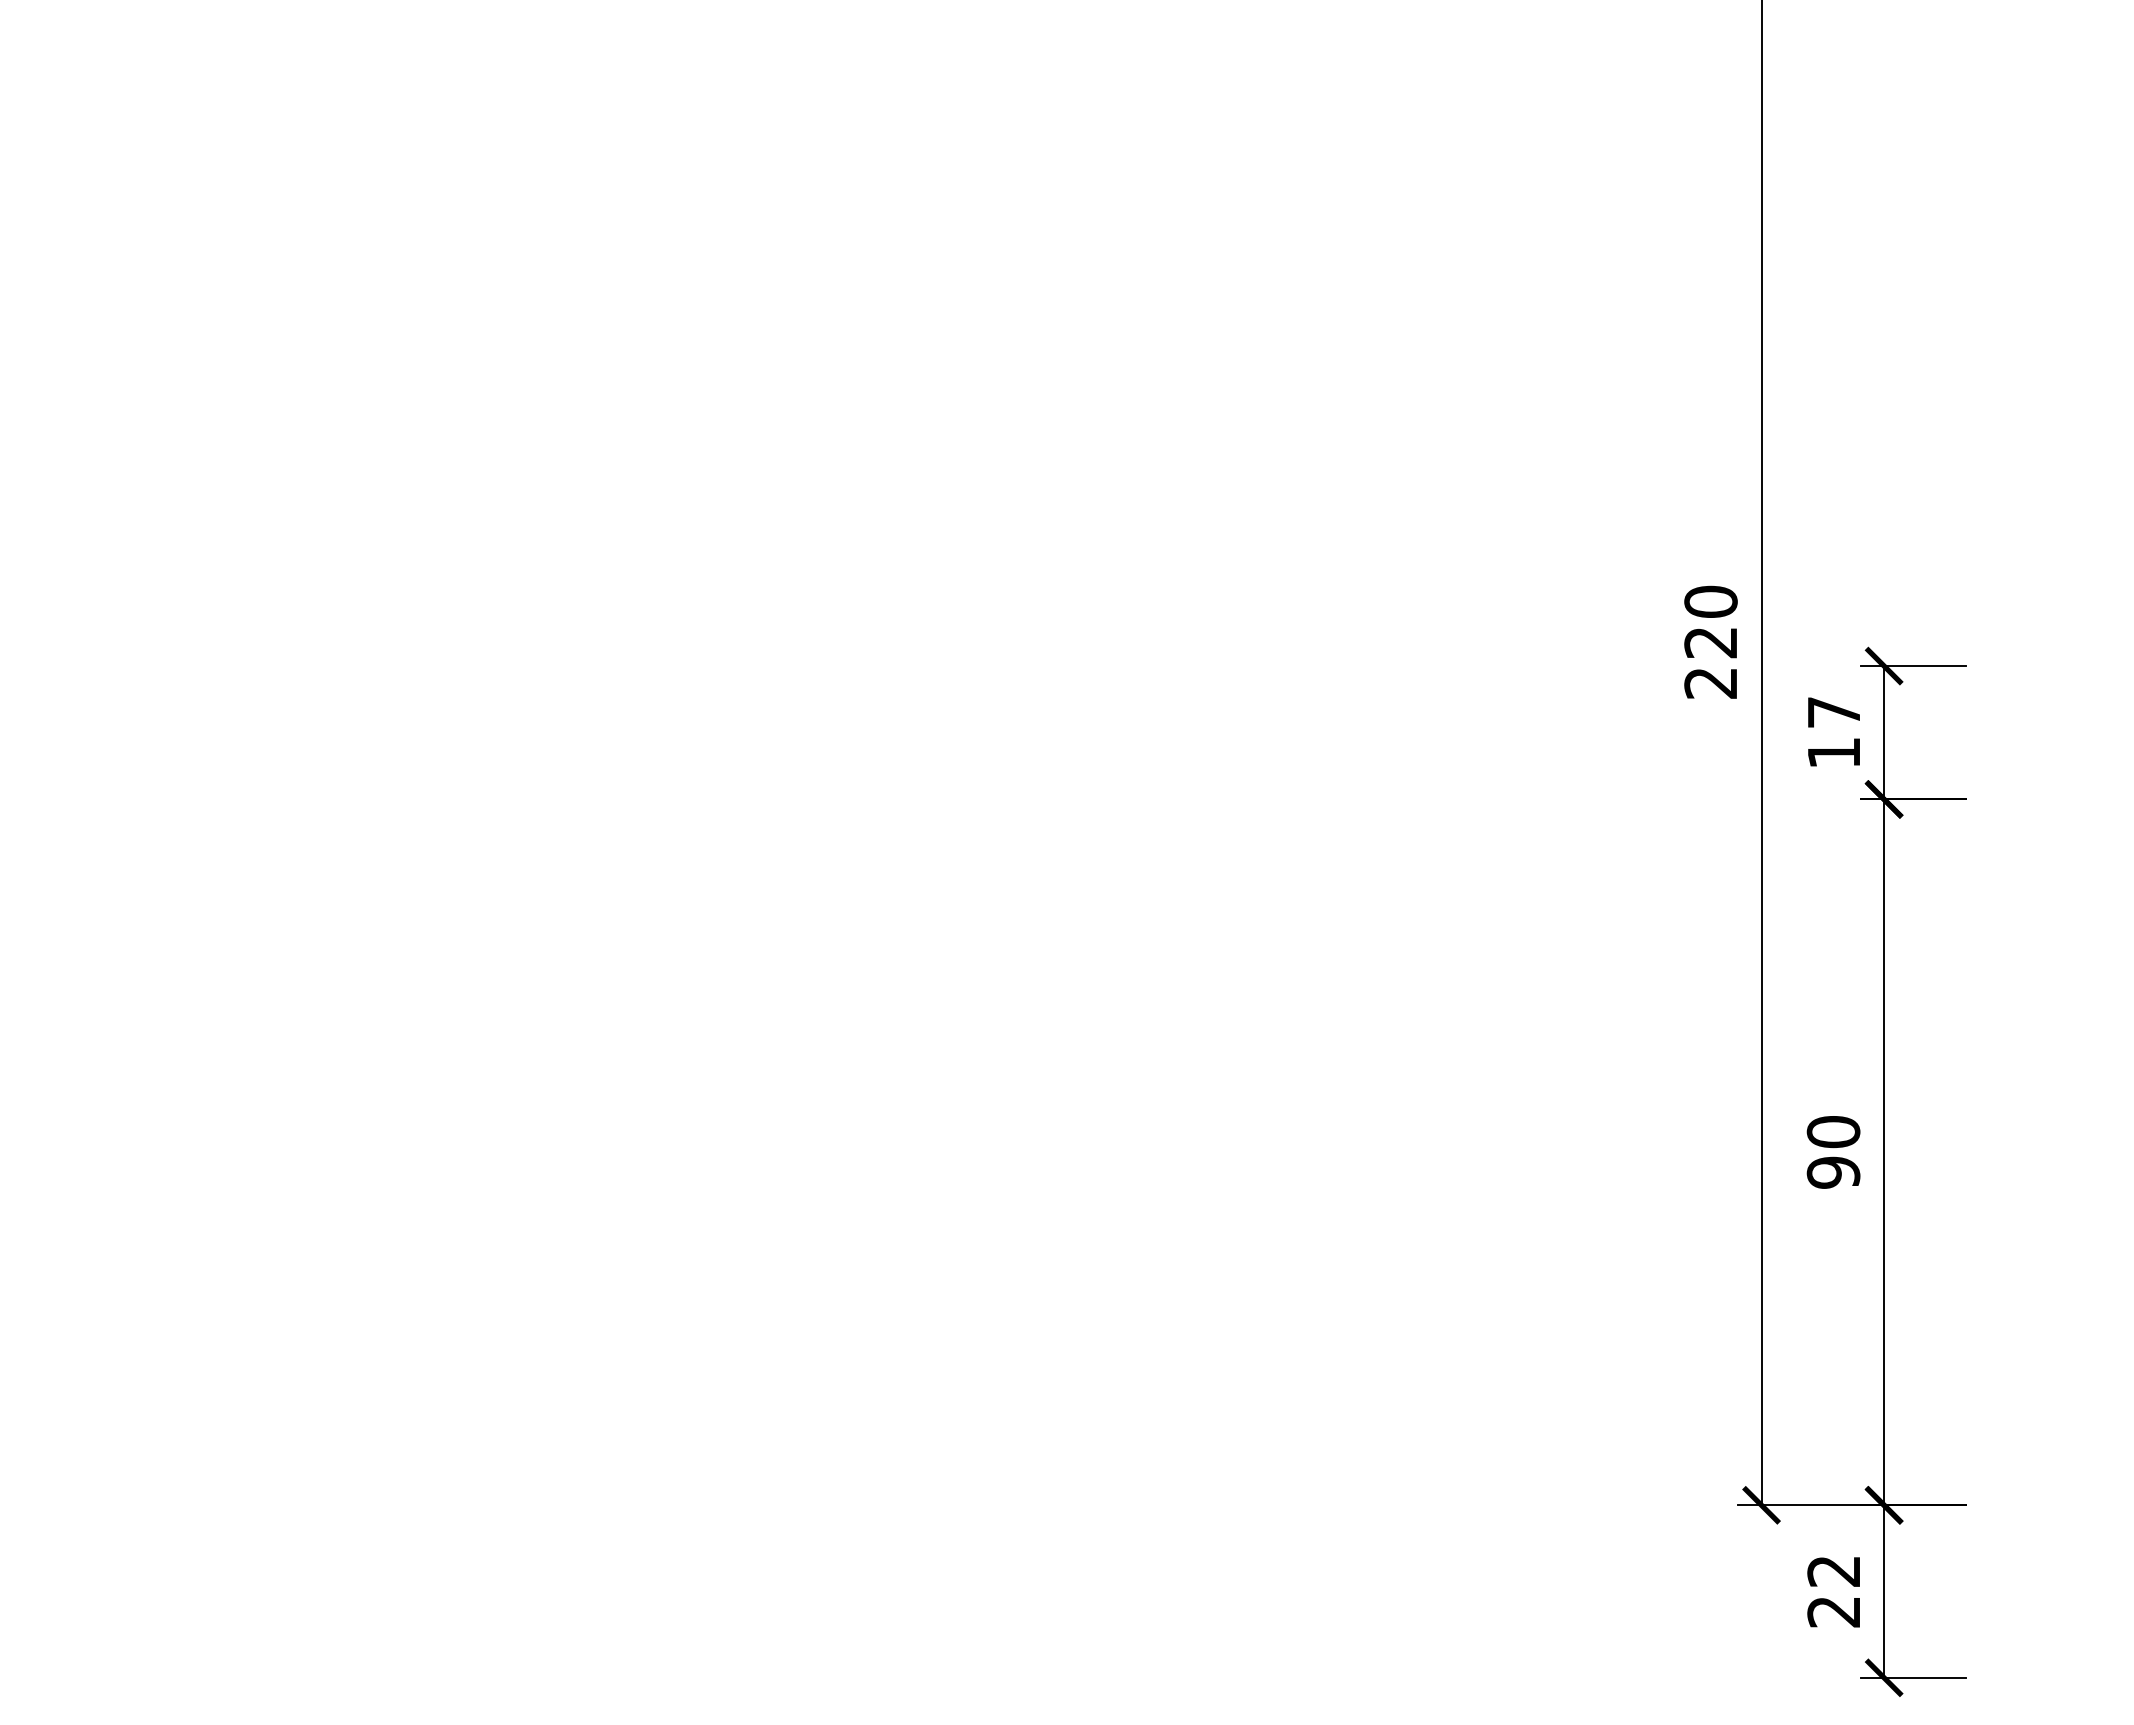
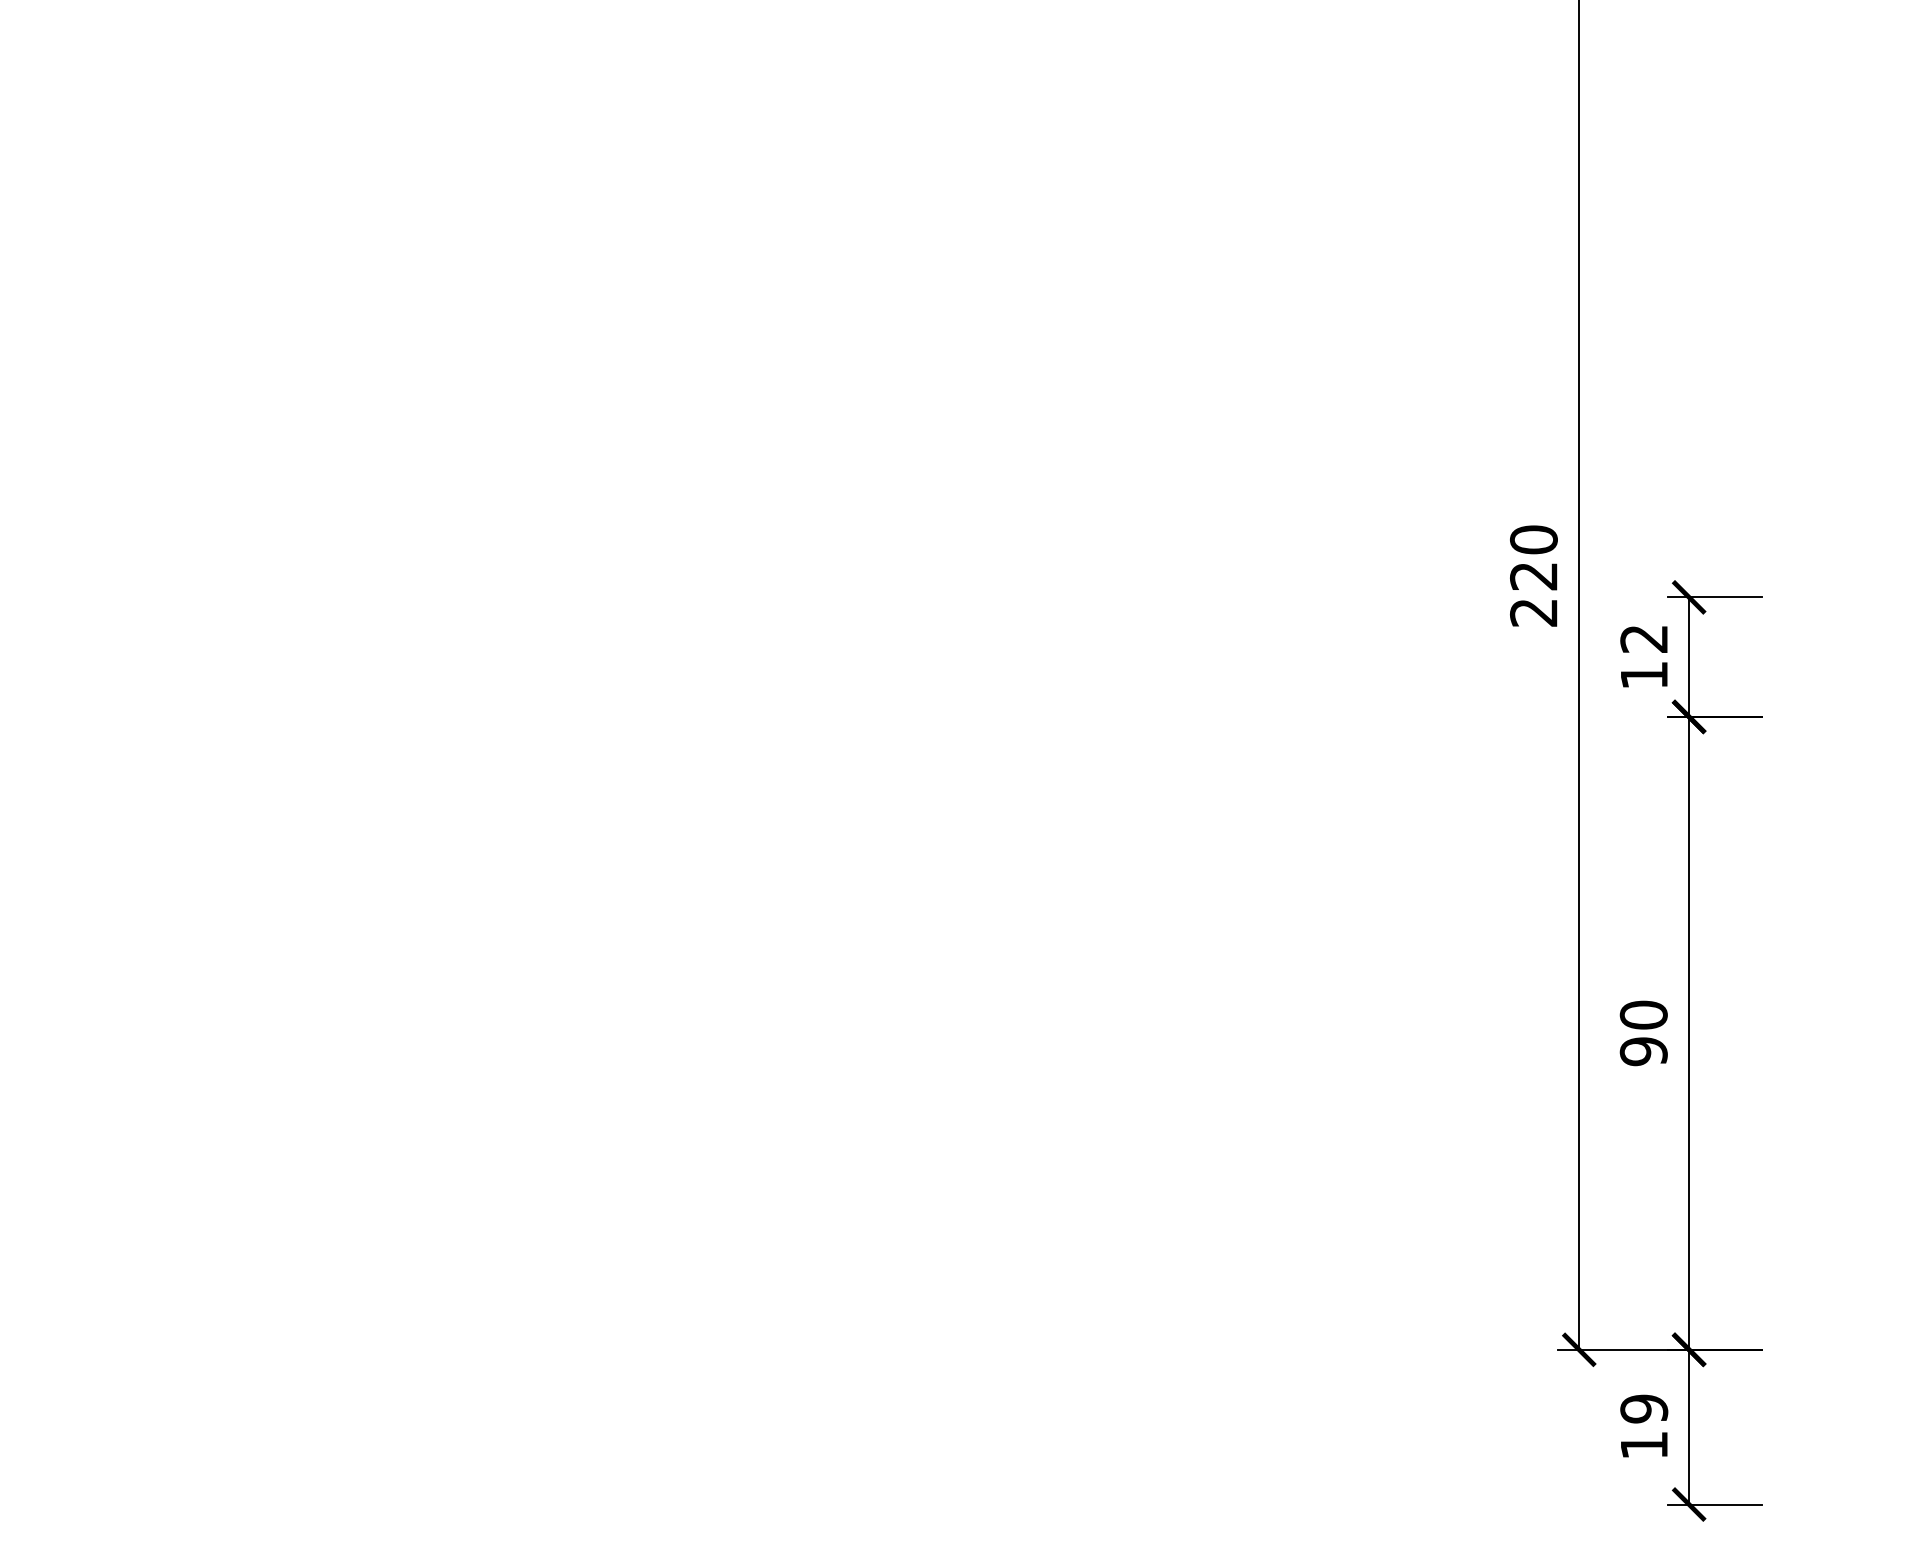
text: (1833, 712) -> (1643, 639), 17 -> 12
text: (1833, 1591) -> (1643, 1427), 22 -> 19

